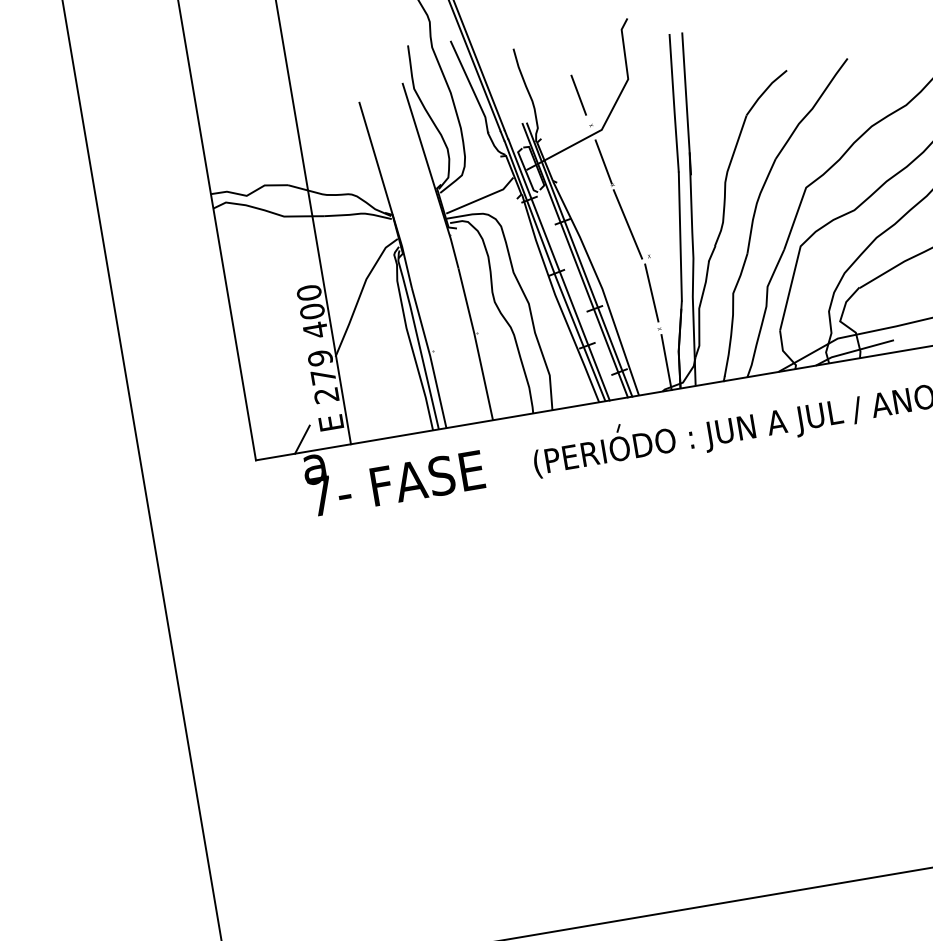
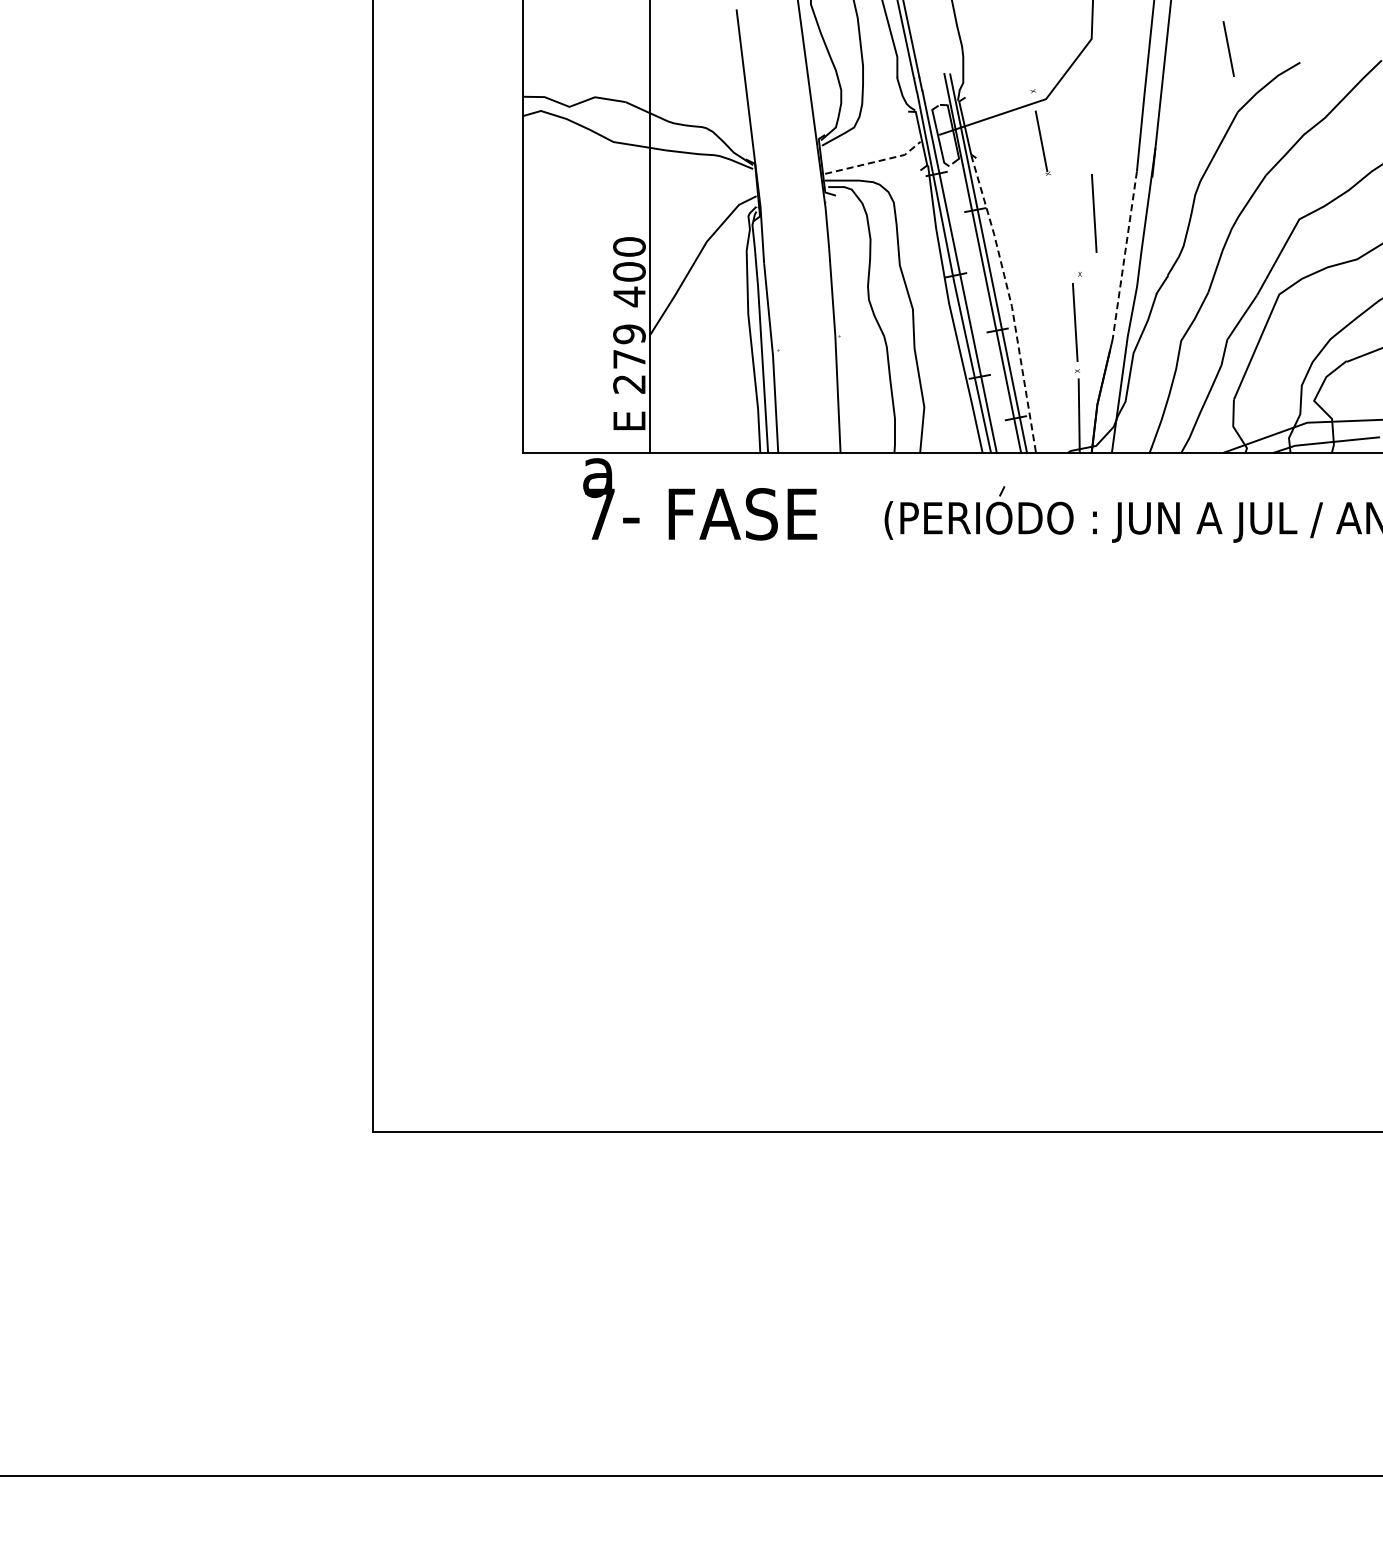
line: (578, 94) -> (1228, 48), moved
line: (482, 198) -> (875, 161), solid -> dashed
line: (652, 209) -> (1094, 213), added
line: (628, 224) -> (1059, 227), removed
line: (680, 236) -> (1124, 255), solid -> dashed
line: (600, 286) -> (1010, 302), solid -> dashed
line: (301, 439) -> (587, 436), removed

